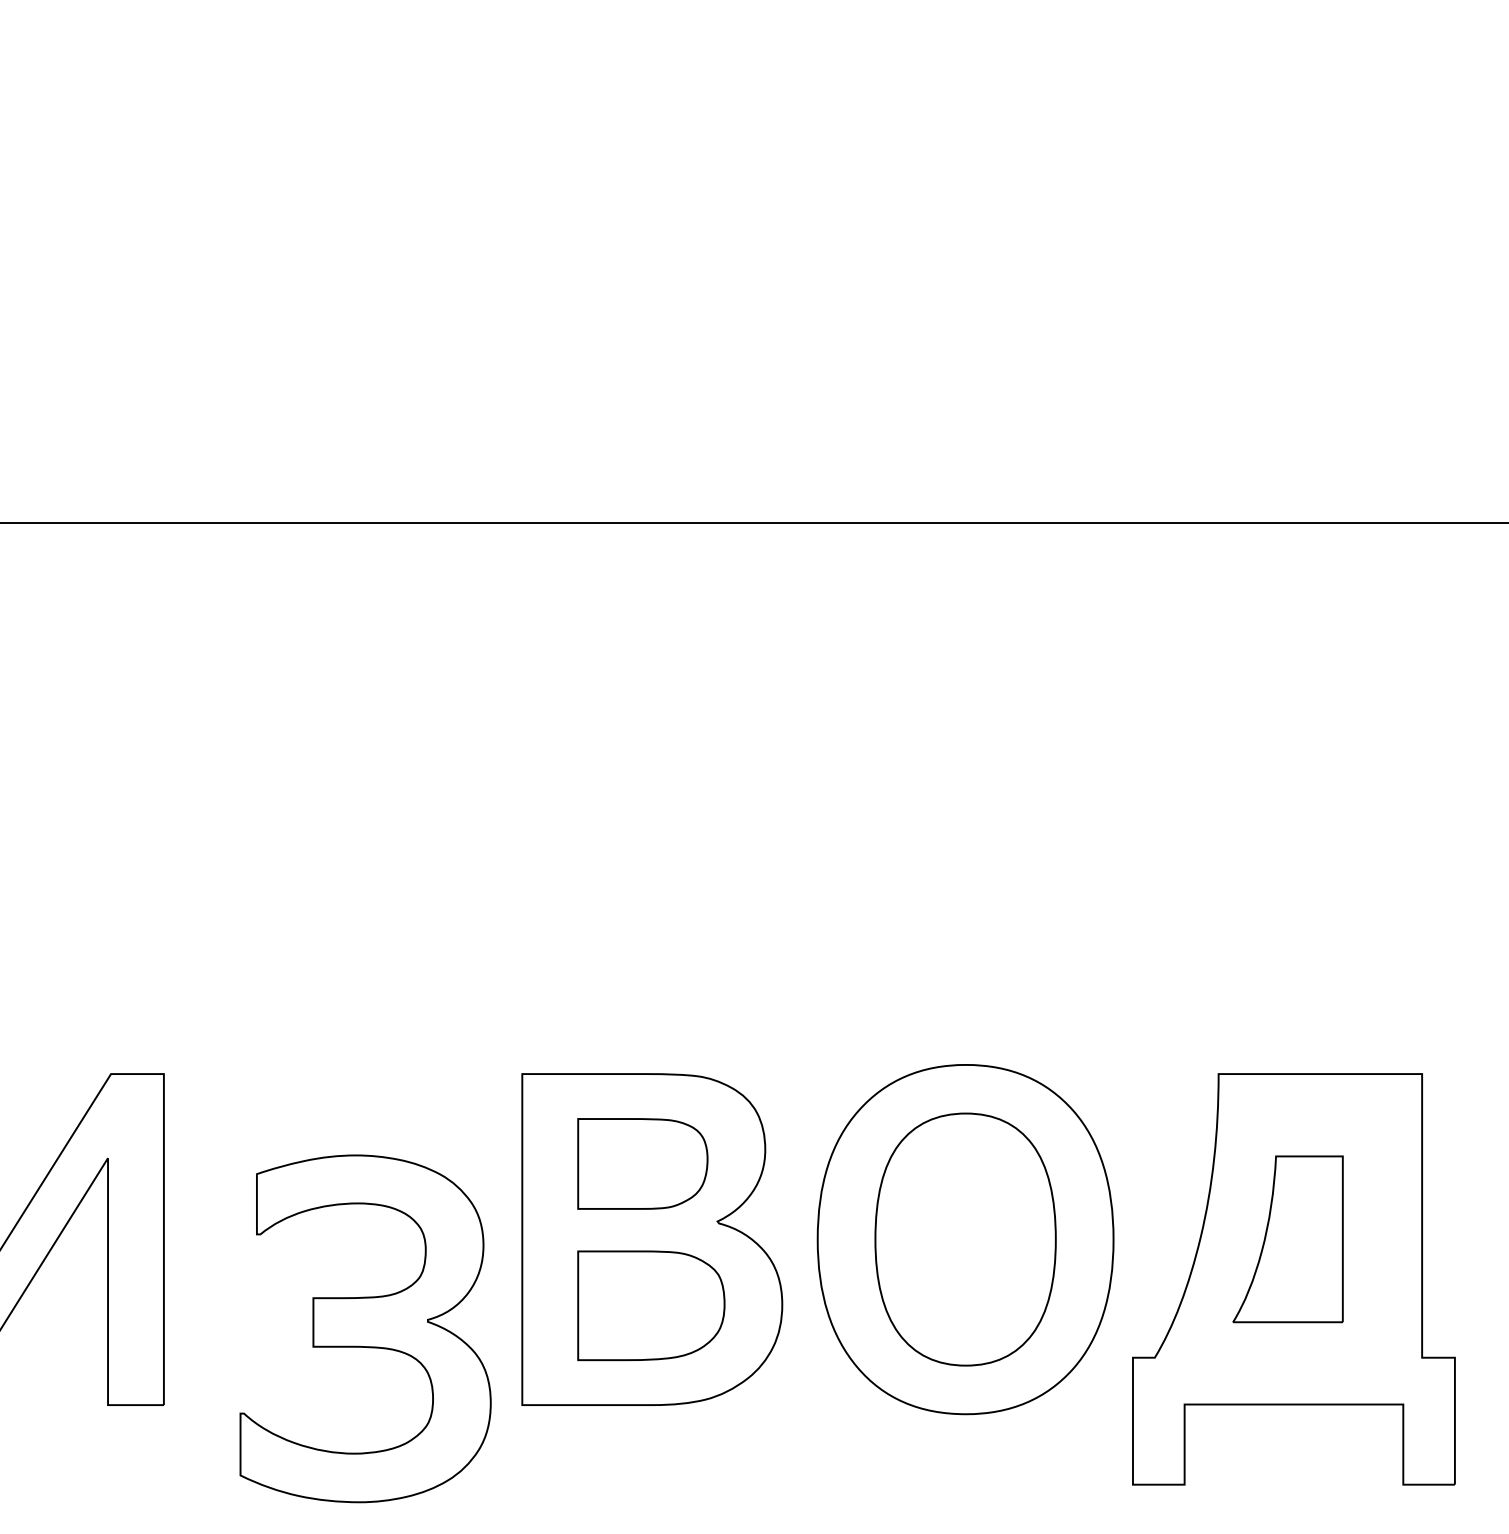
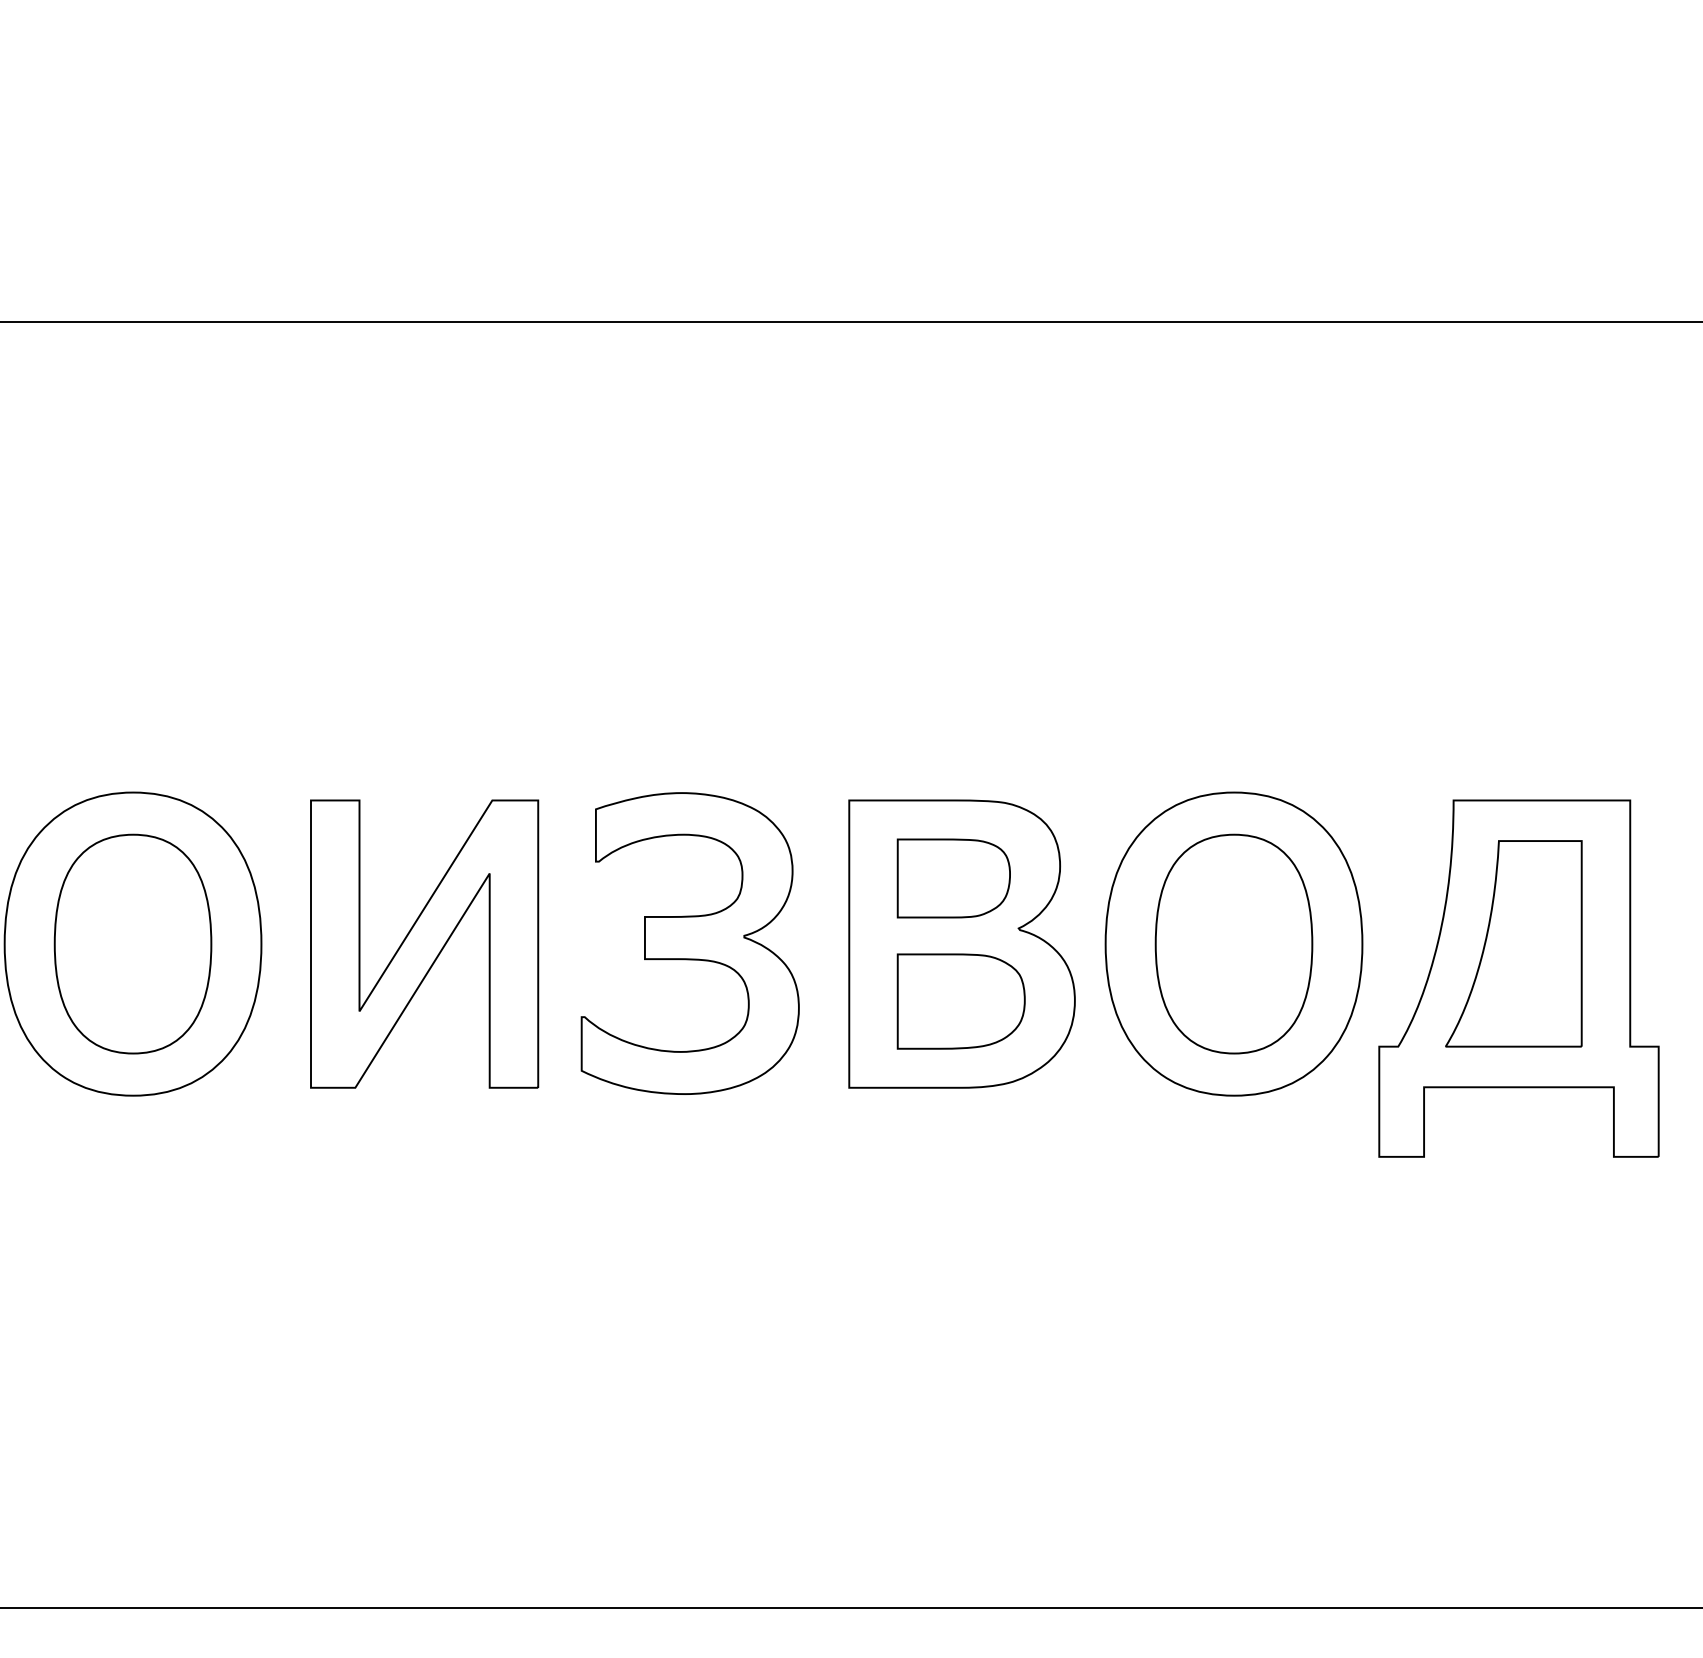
part: (1287, 1238) -> (1513, 943), size x1.43
part: (364, 1328) -> (689, 943), moved

